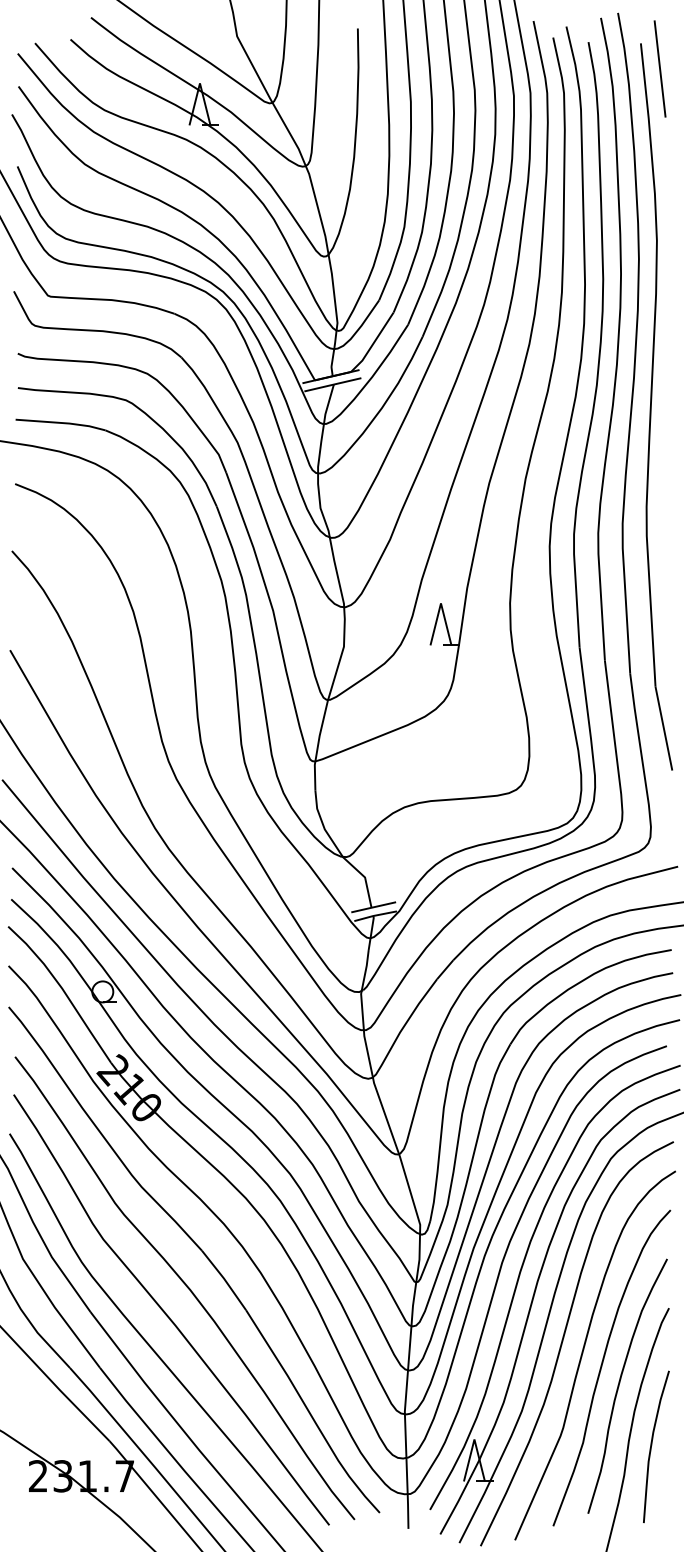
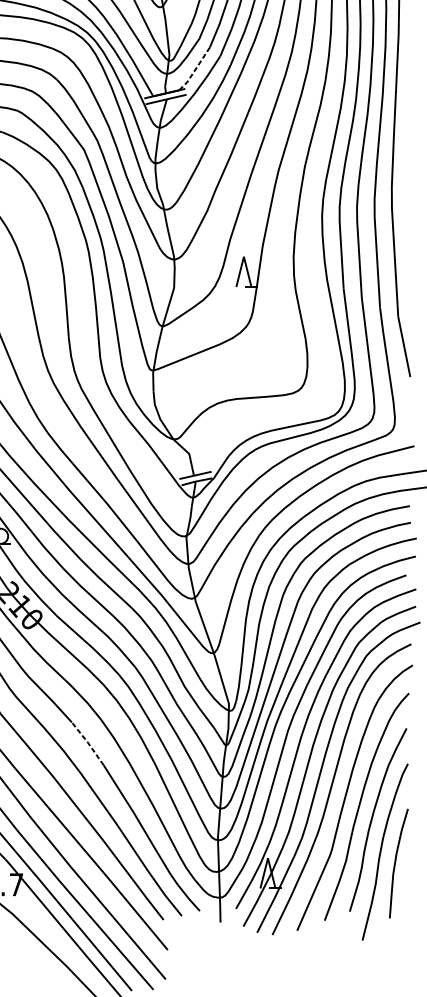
line: (373, 344) -> (195, 70), solid -> dashed
line: (224, 1279) -> (88, 743), solid -> dashed

